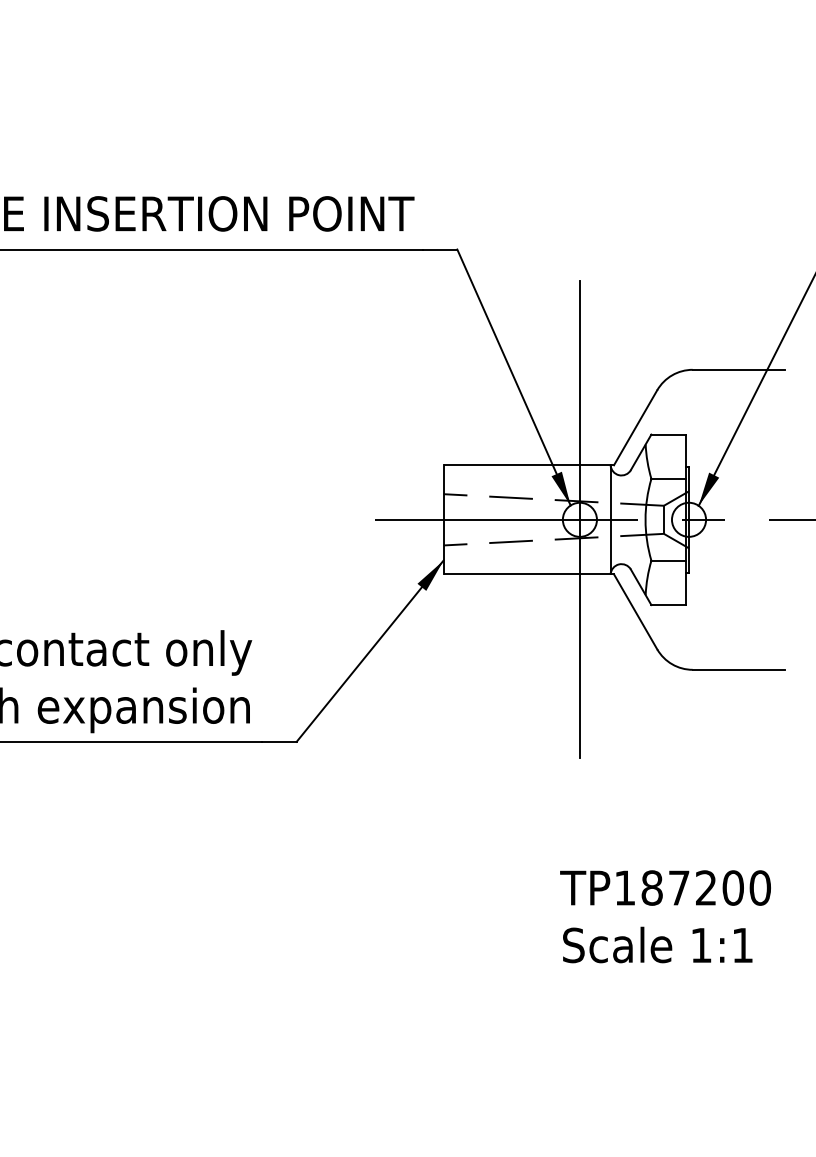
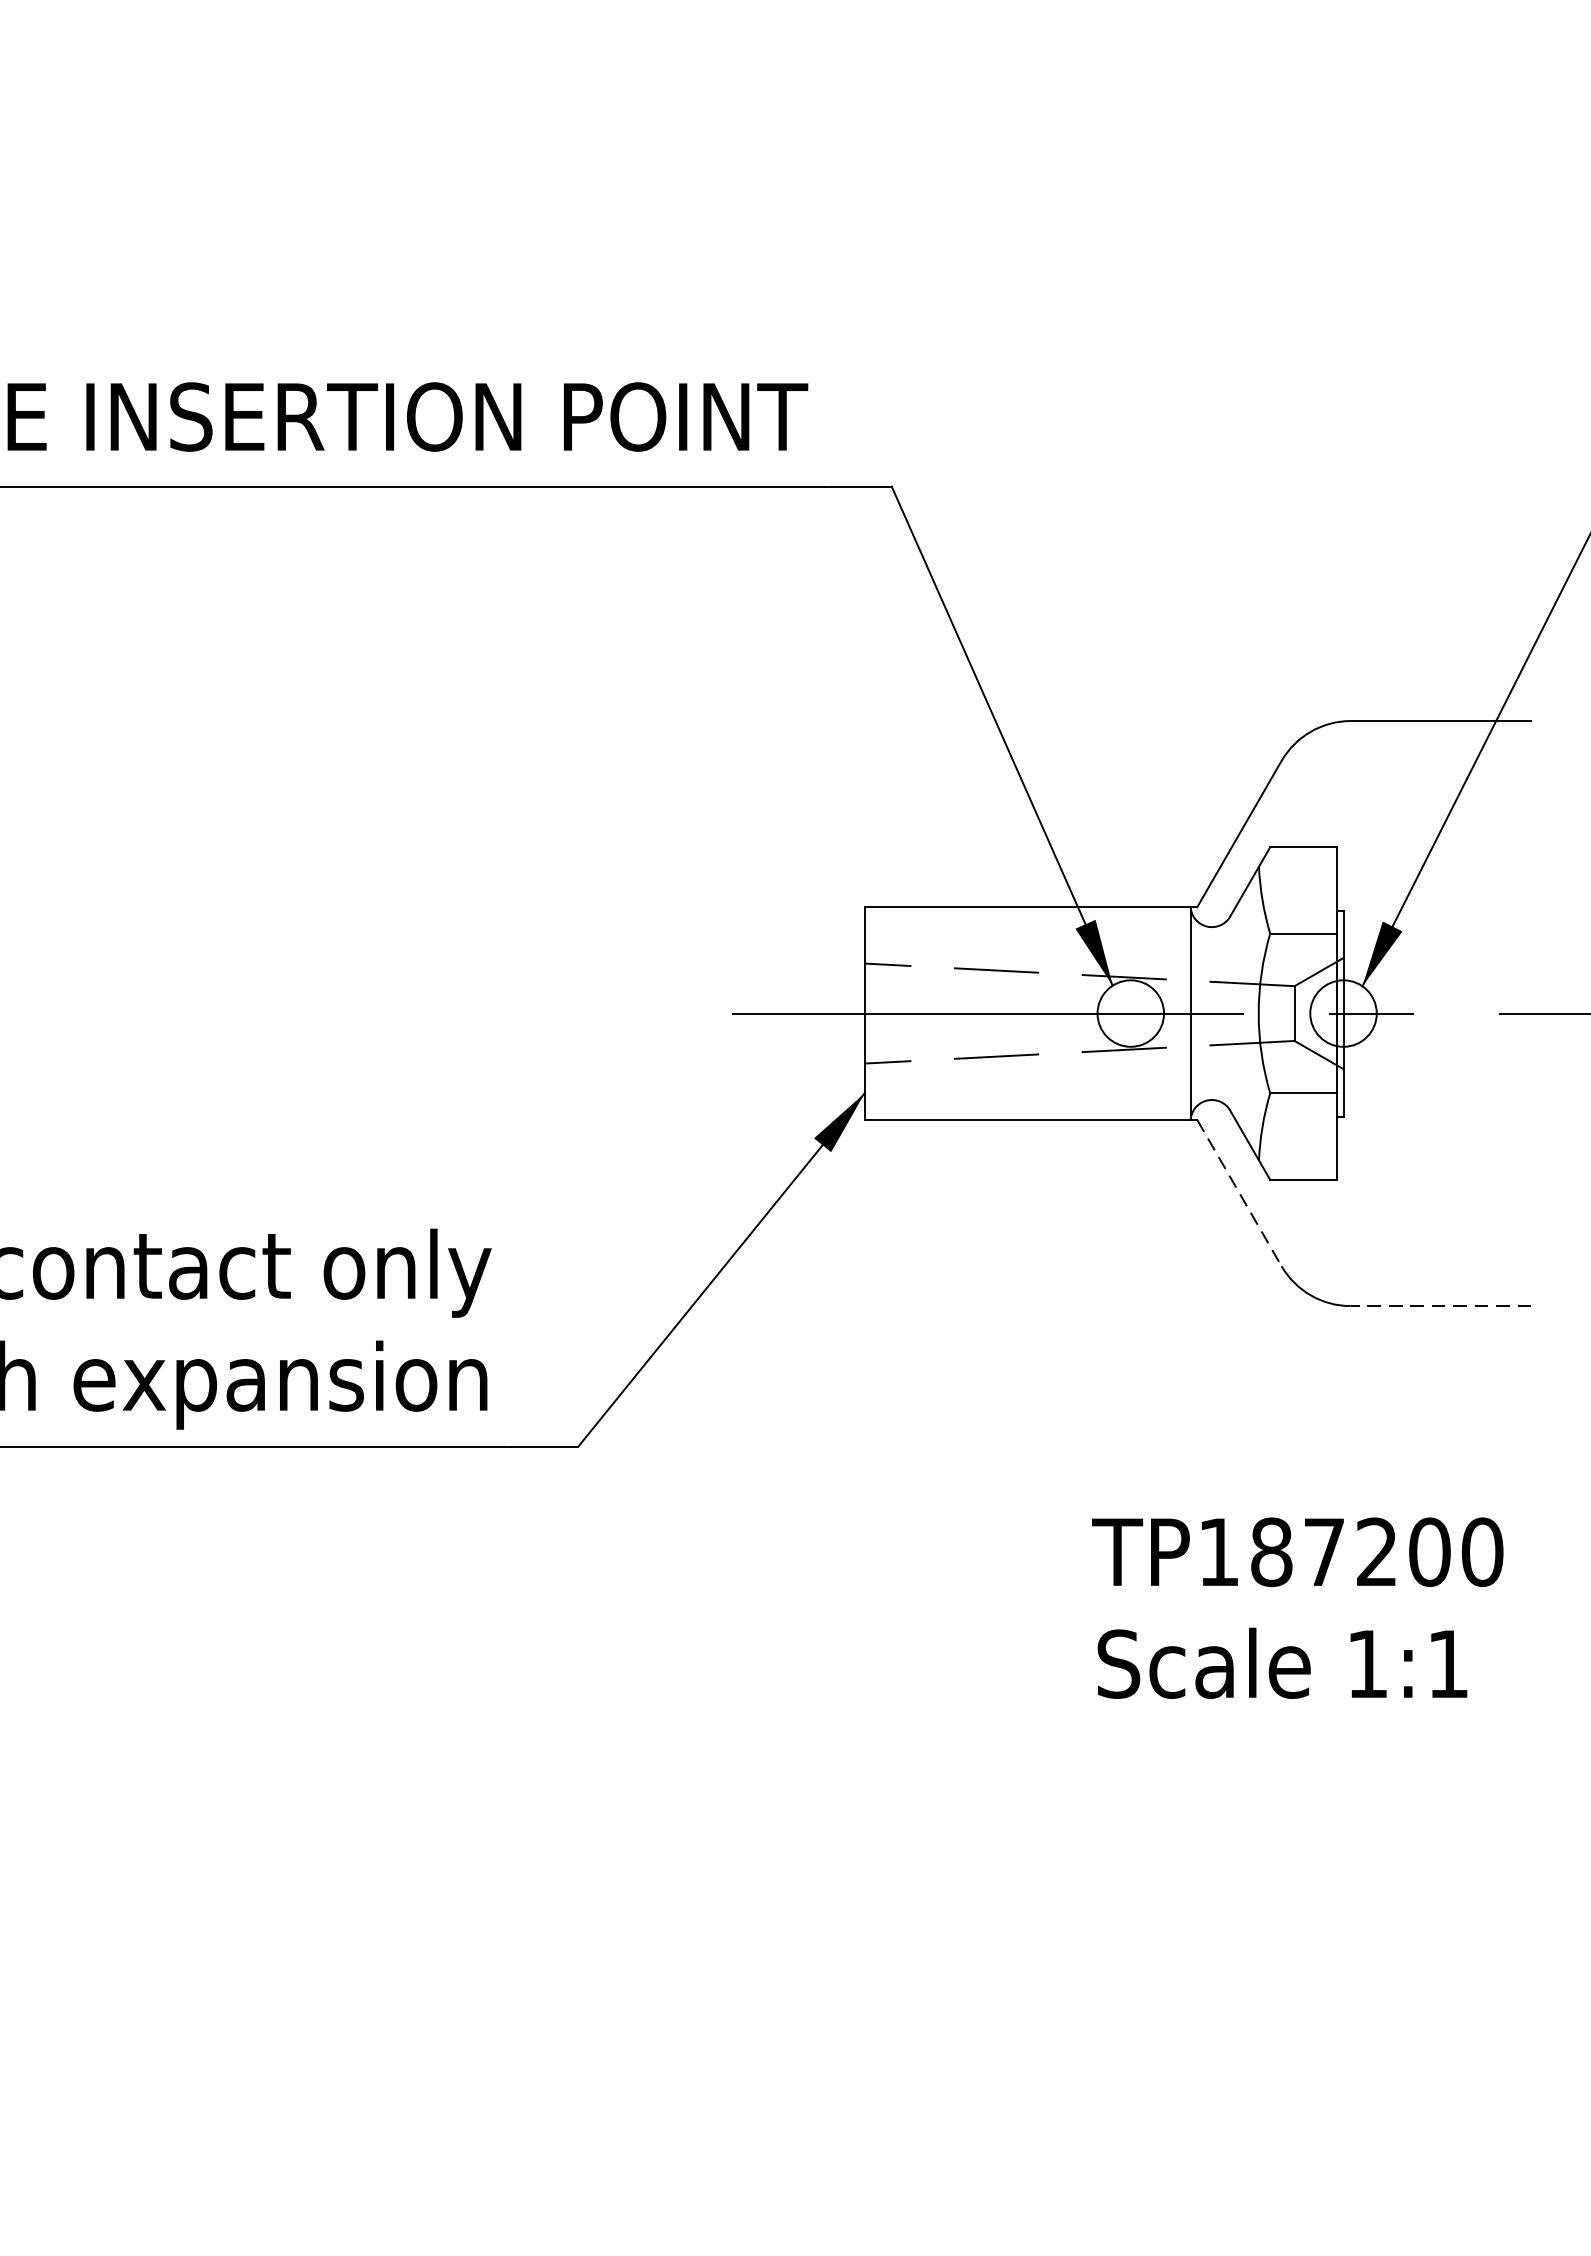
line: (579, 519) -> (1129, 1012), removed
line: (635, 612) -> (1239, 1194), solid -> dashed
line: (738, 669) -> (1440, 1305), solid -> dashed
text: (665, 916) -> (1297, 1607), moved

